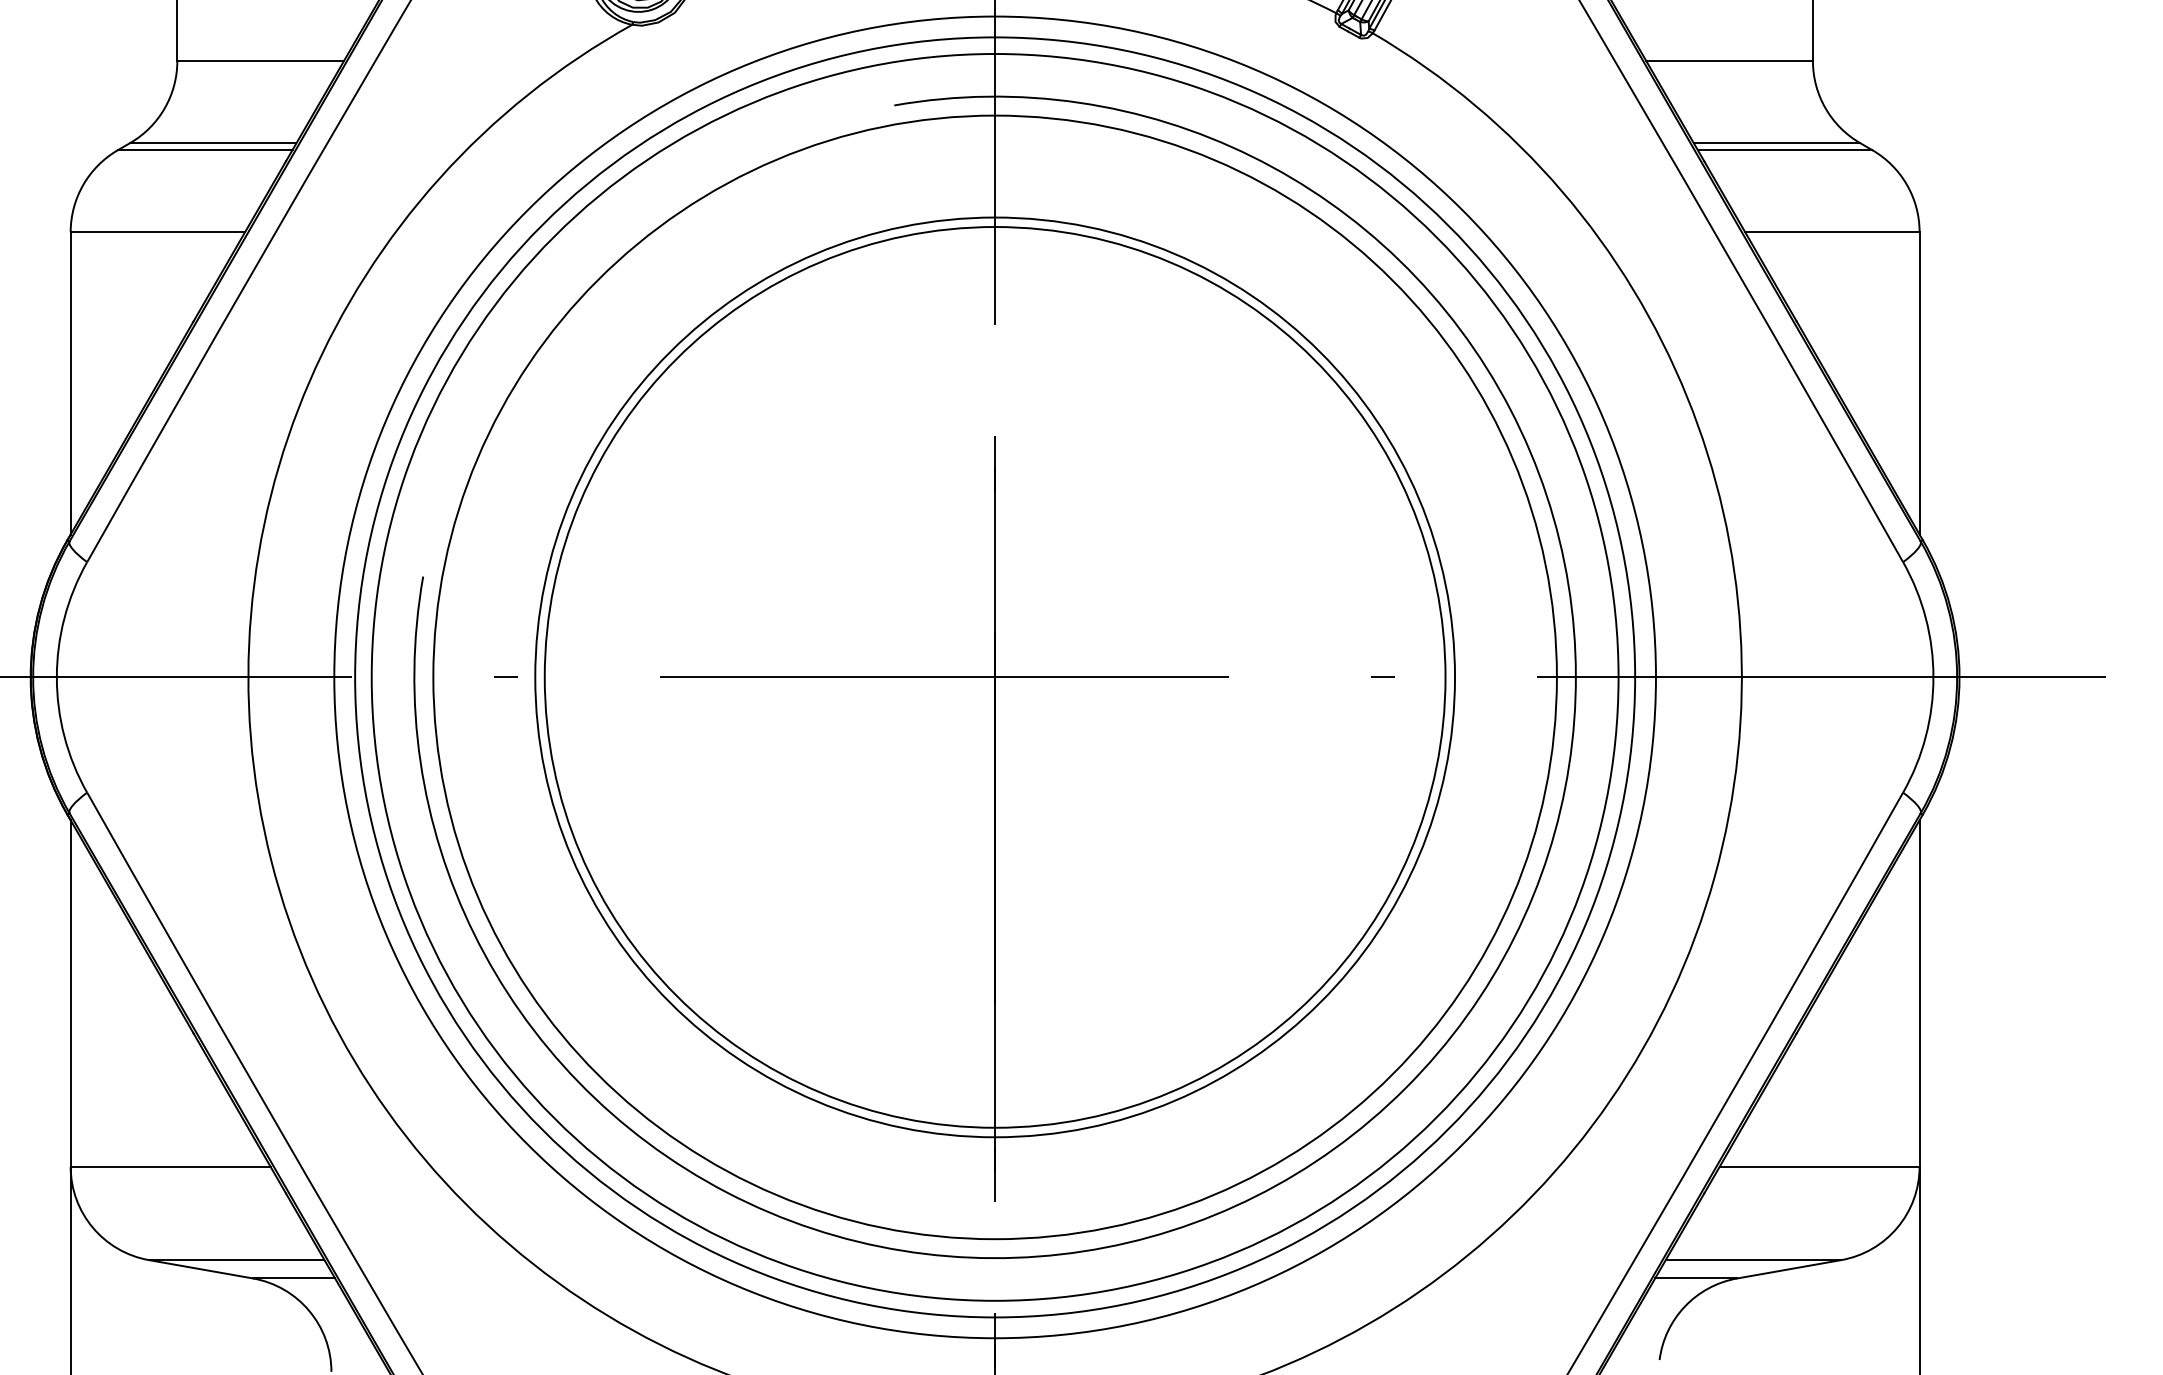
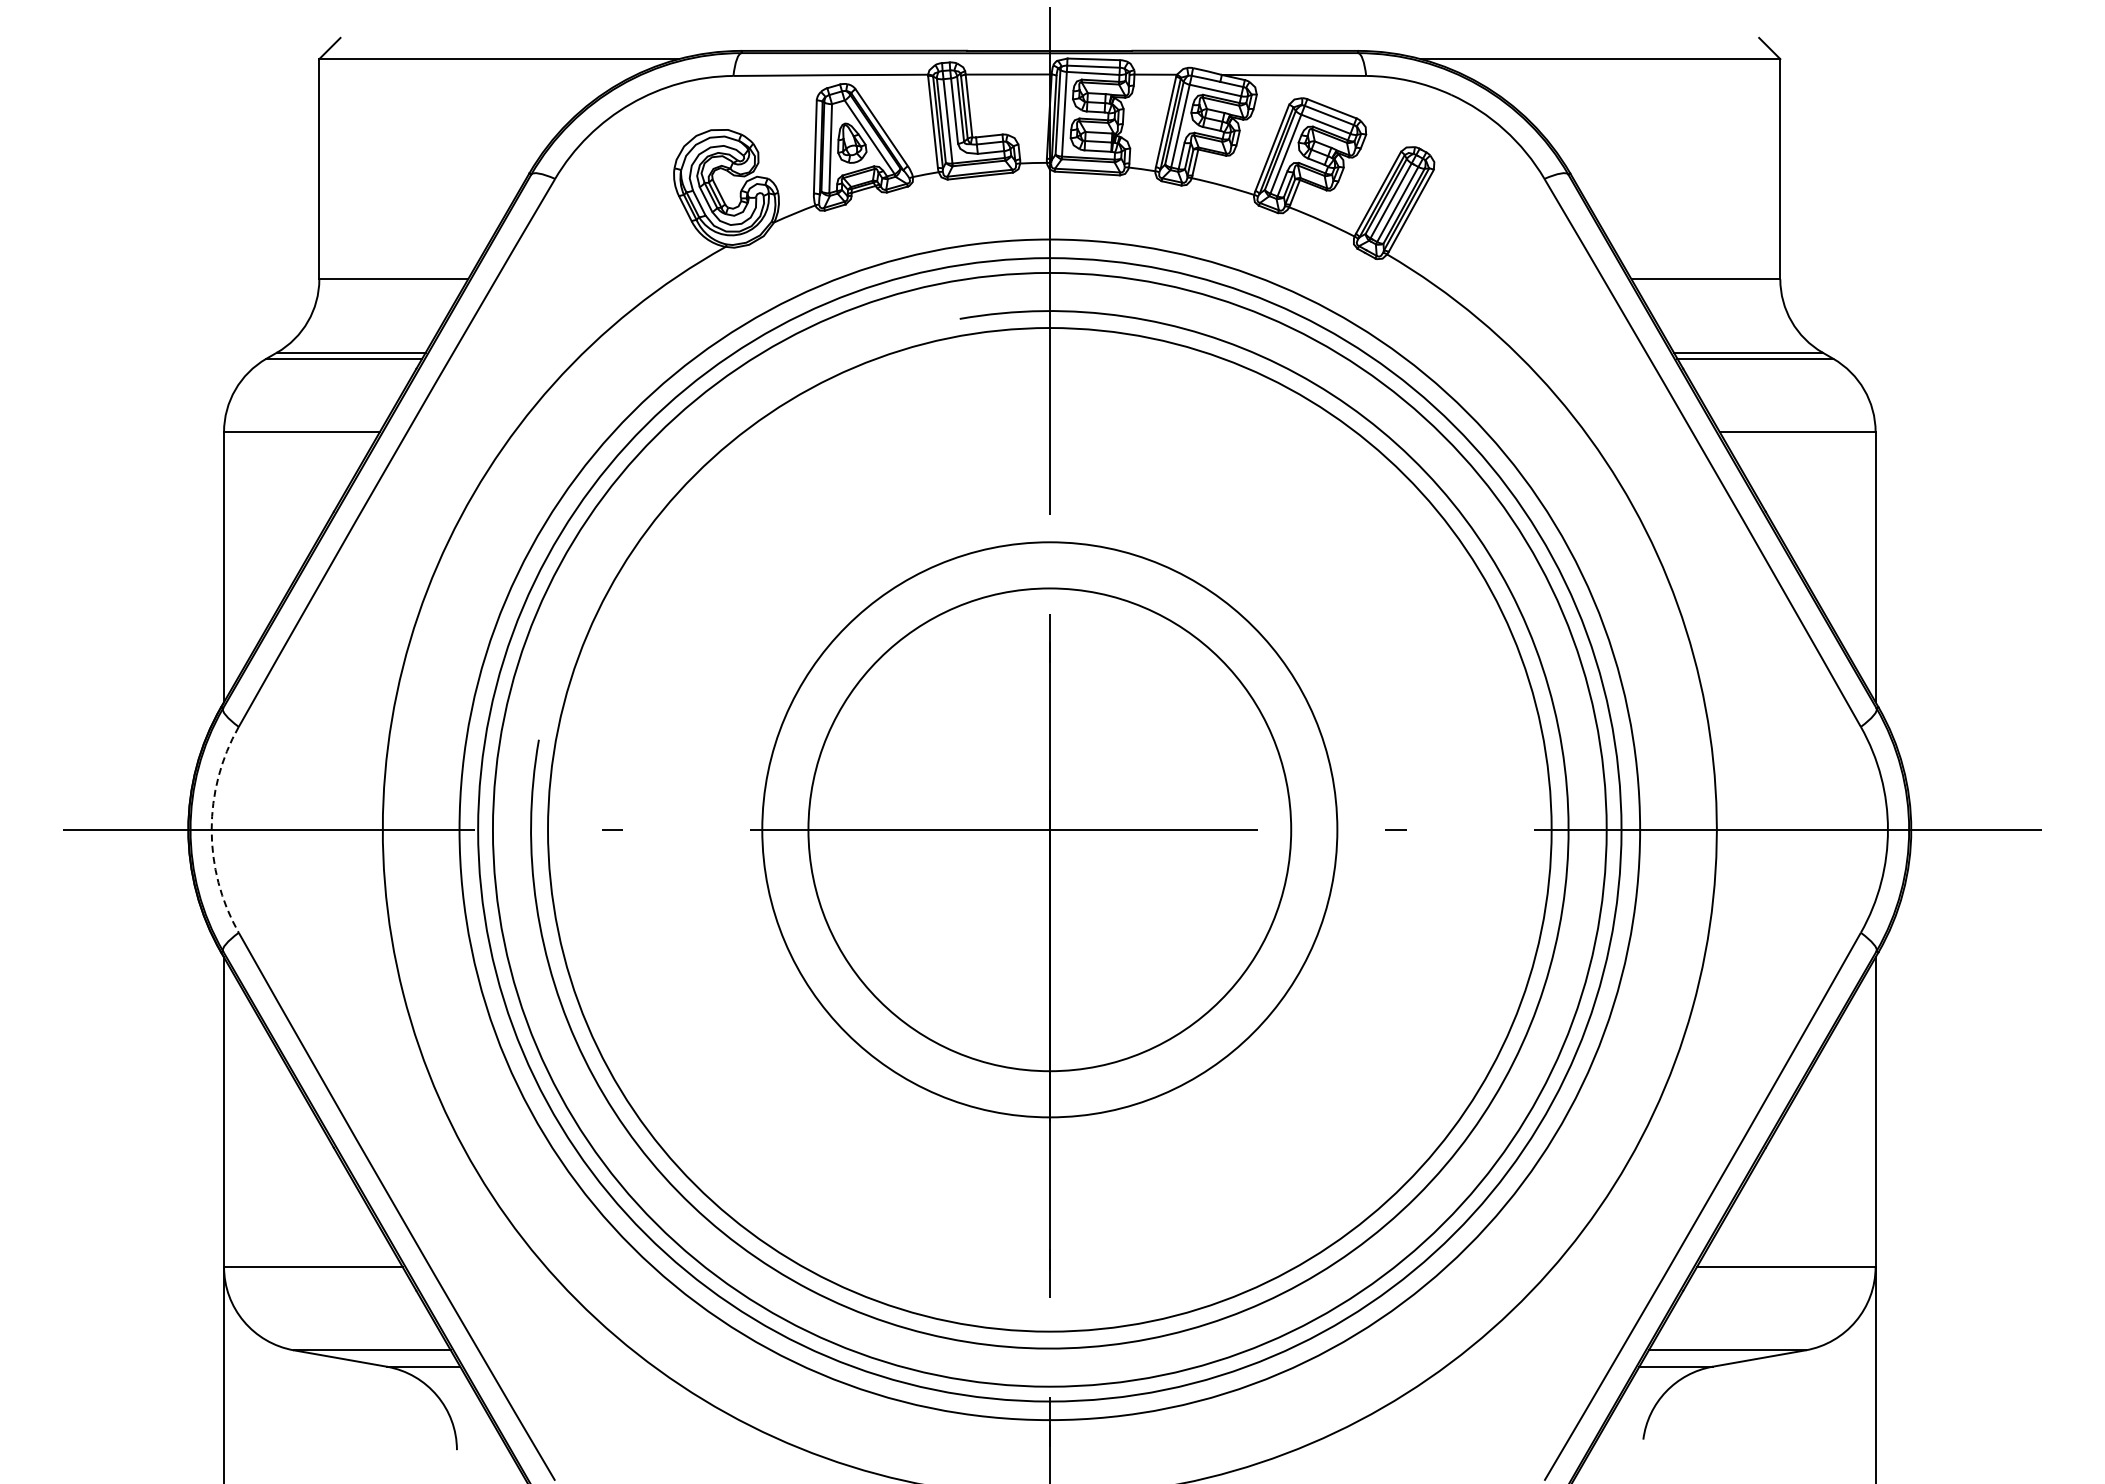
arc: (56, 677) -> (211, 829), solid -> dashed
circle: (994, 677) -> (1049, 829), size x0.6
circle: (994, 677) -> (1049, 829), size x0.7

